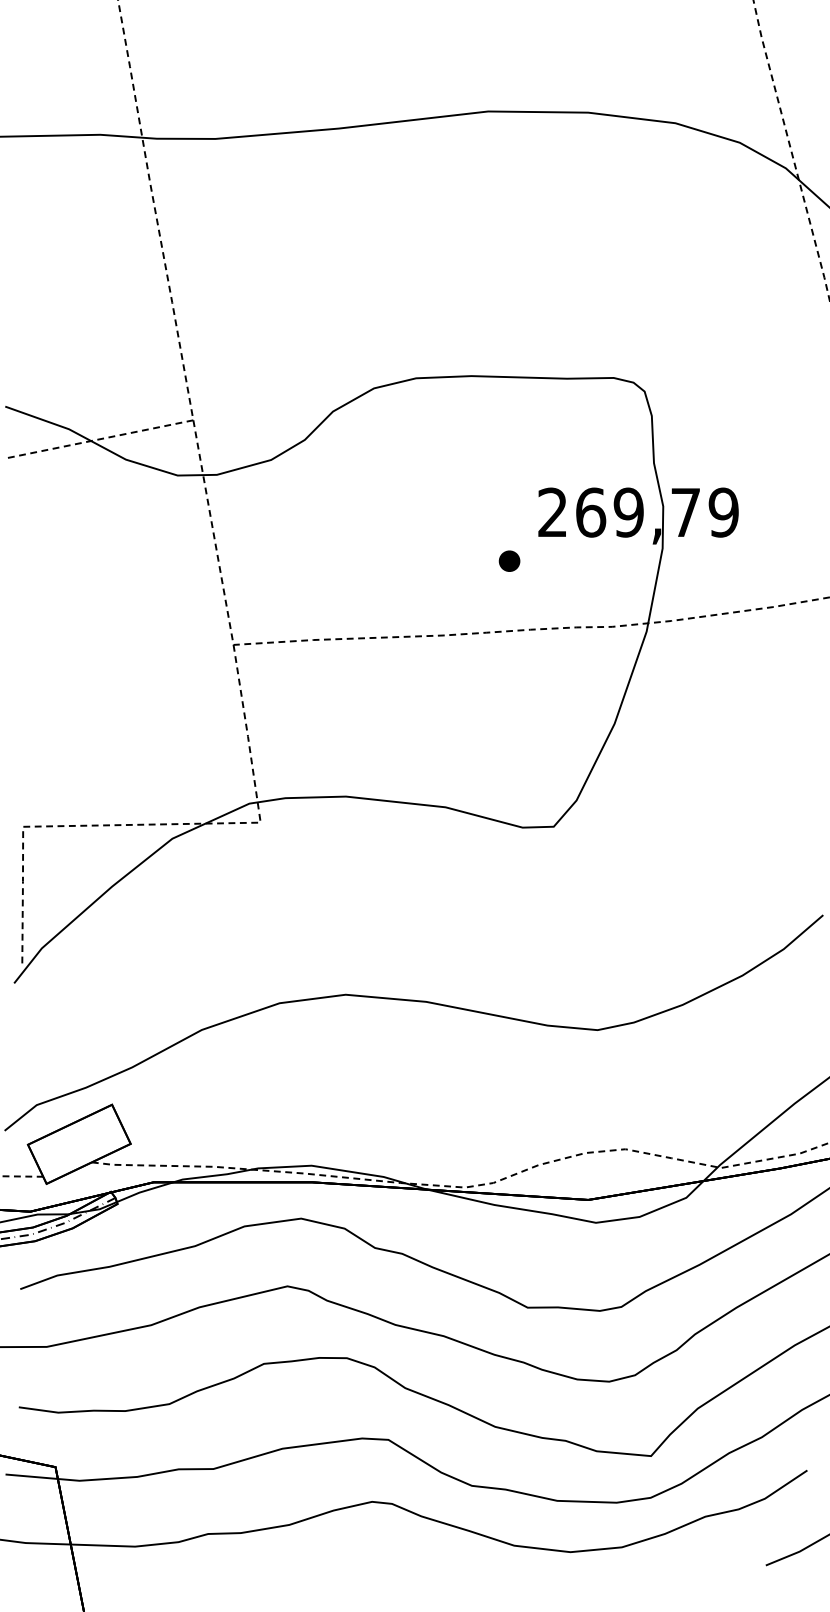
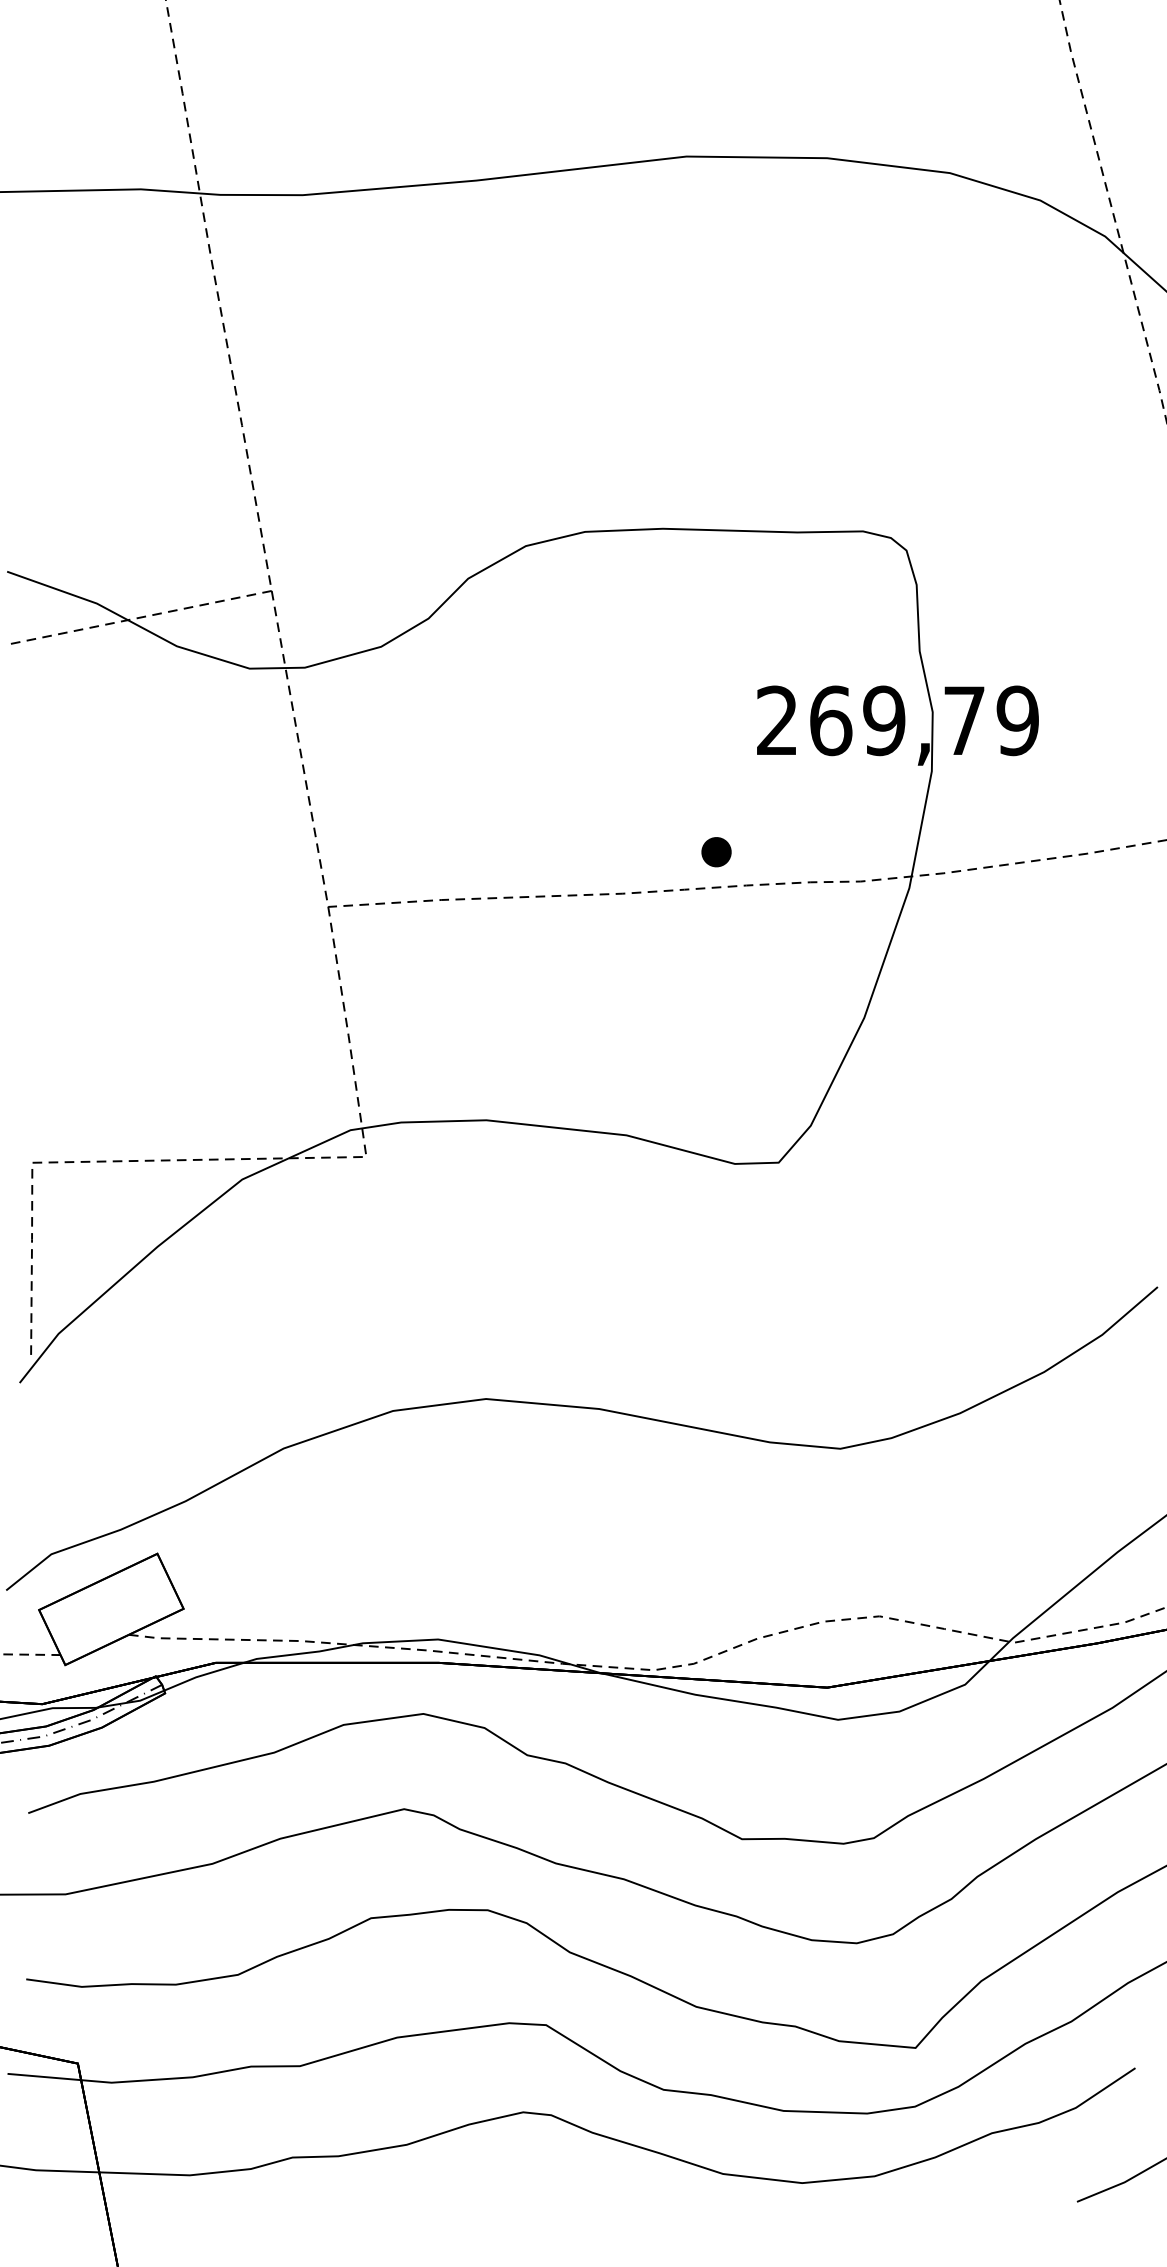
part: (509, 561) -> (716, 852), moved

